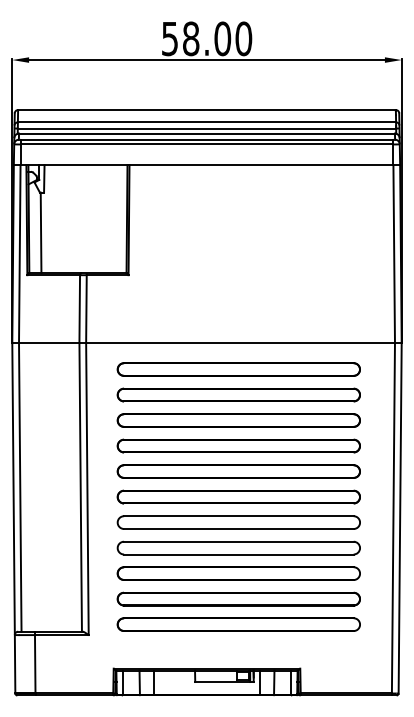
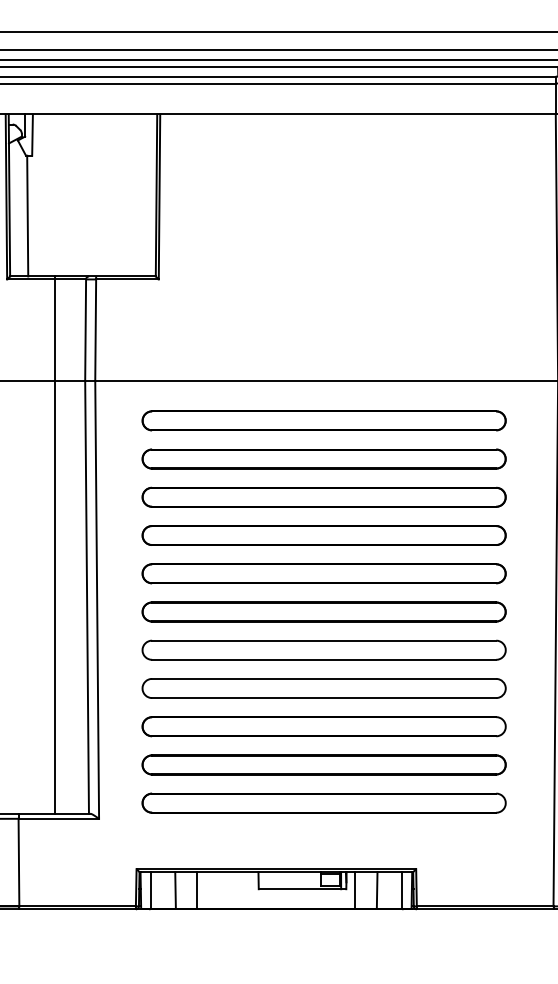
line: (59, 452) -> (55, 545), added

